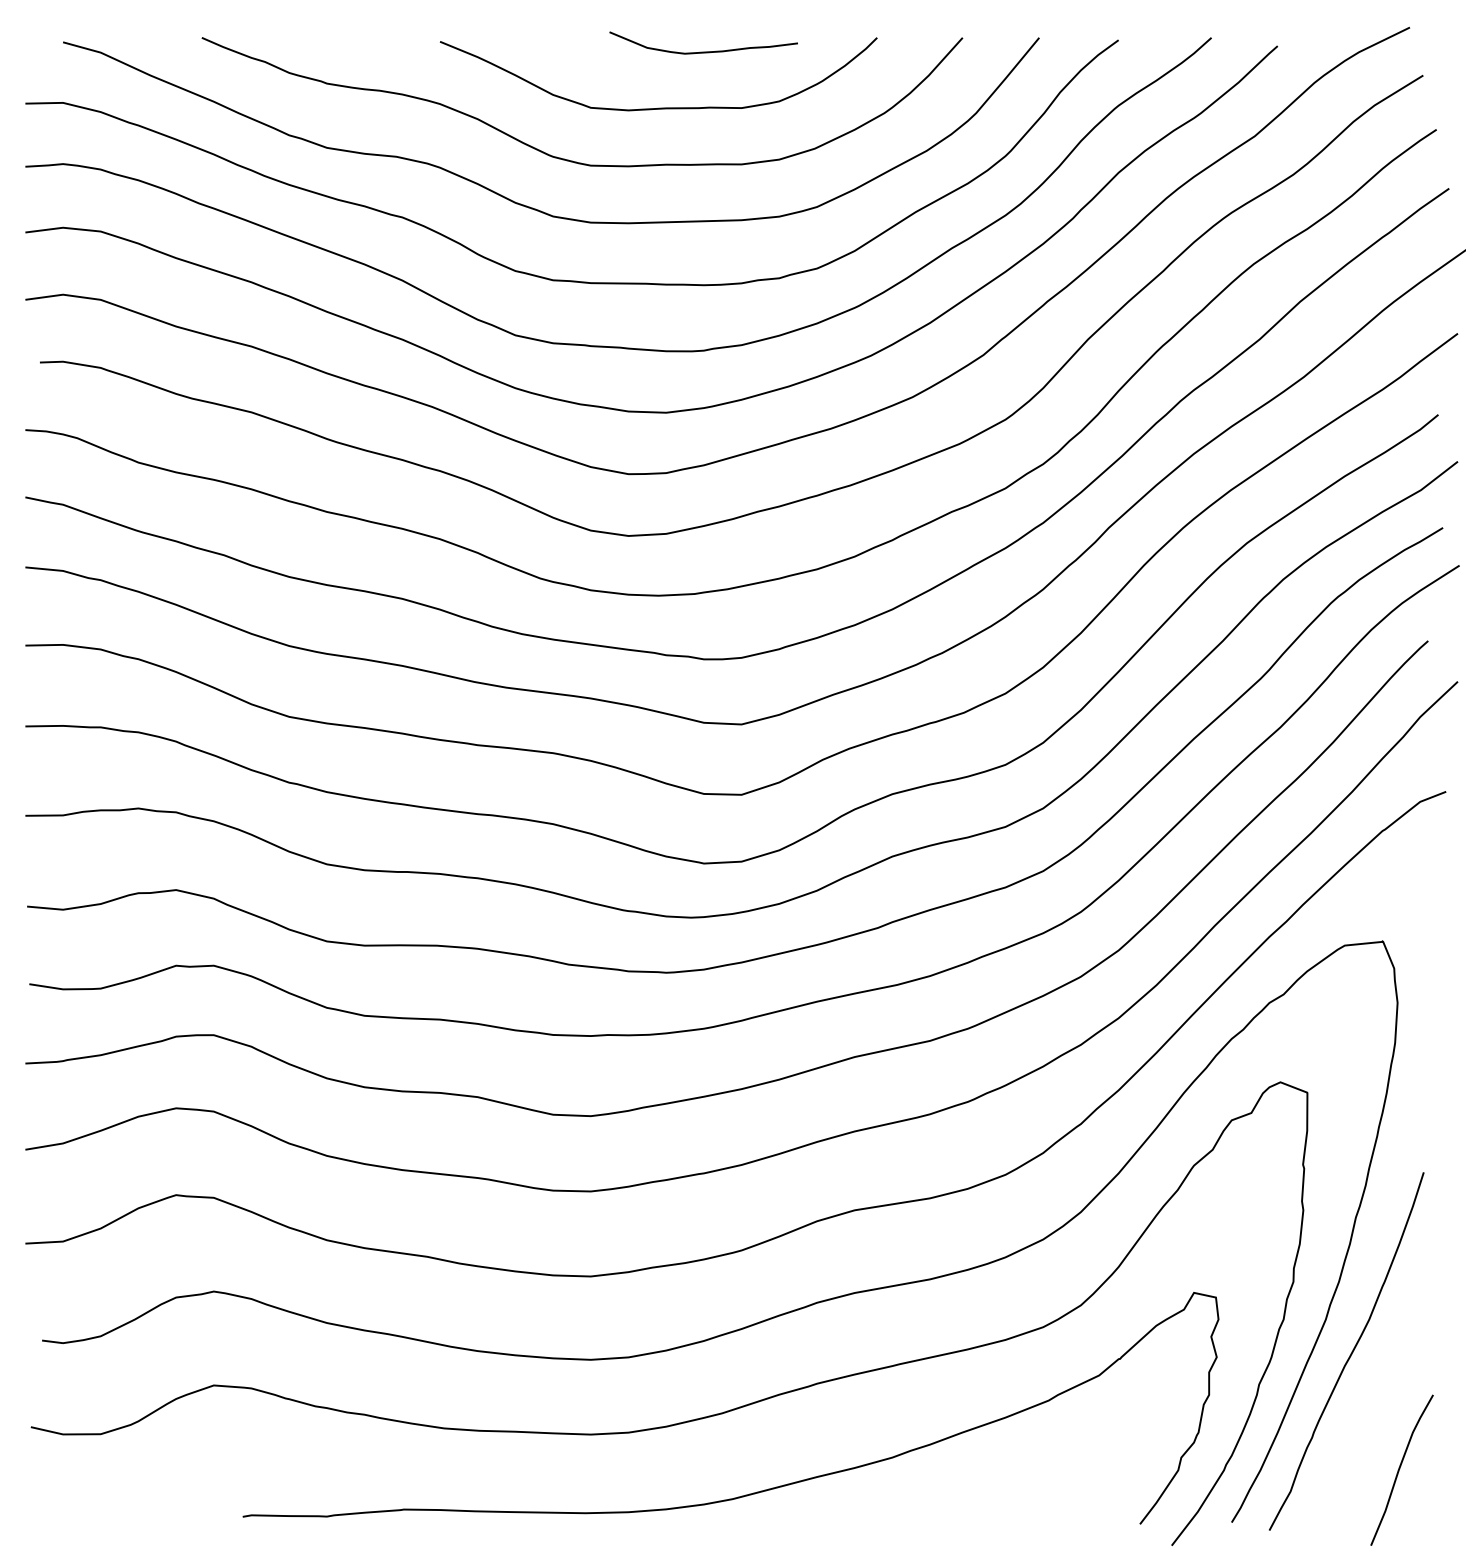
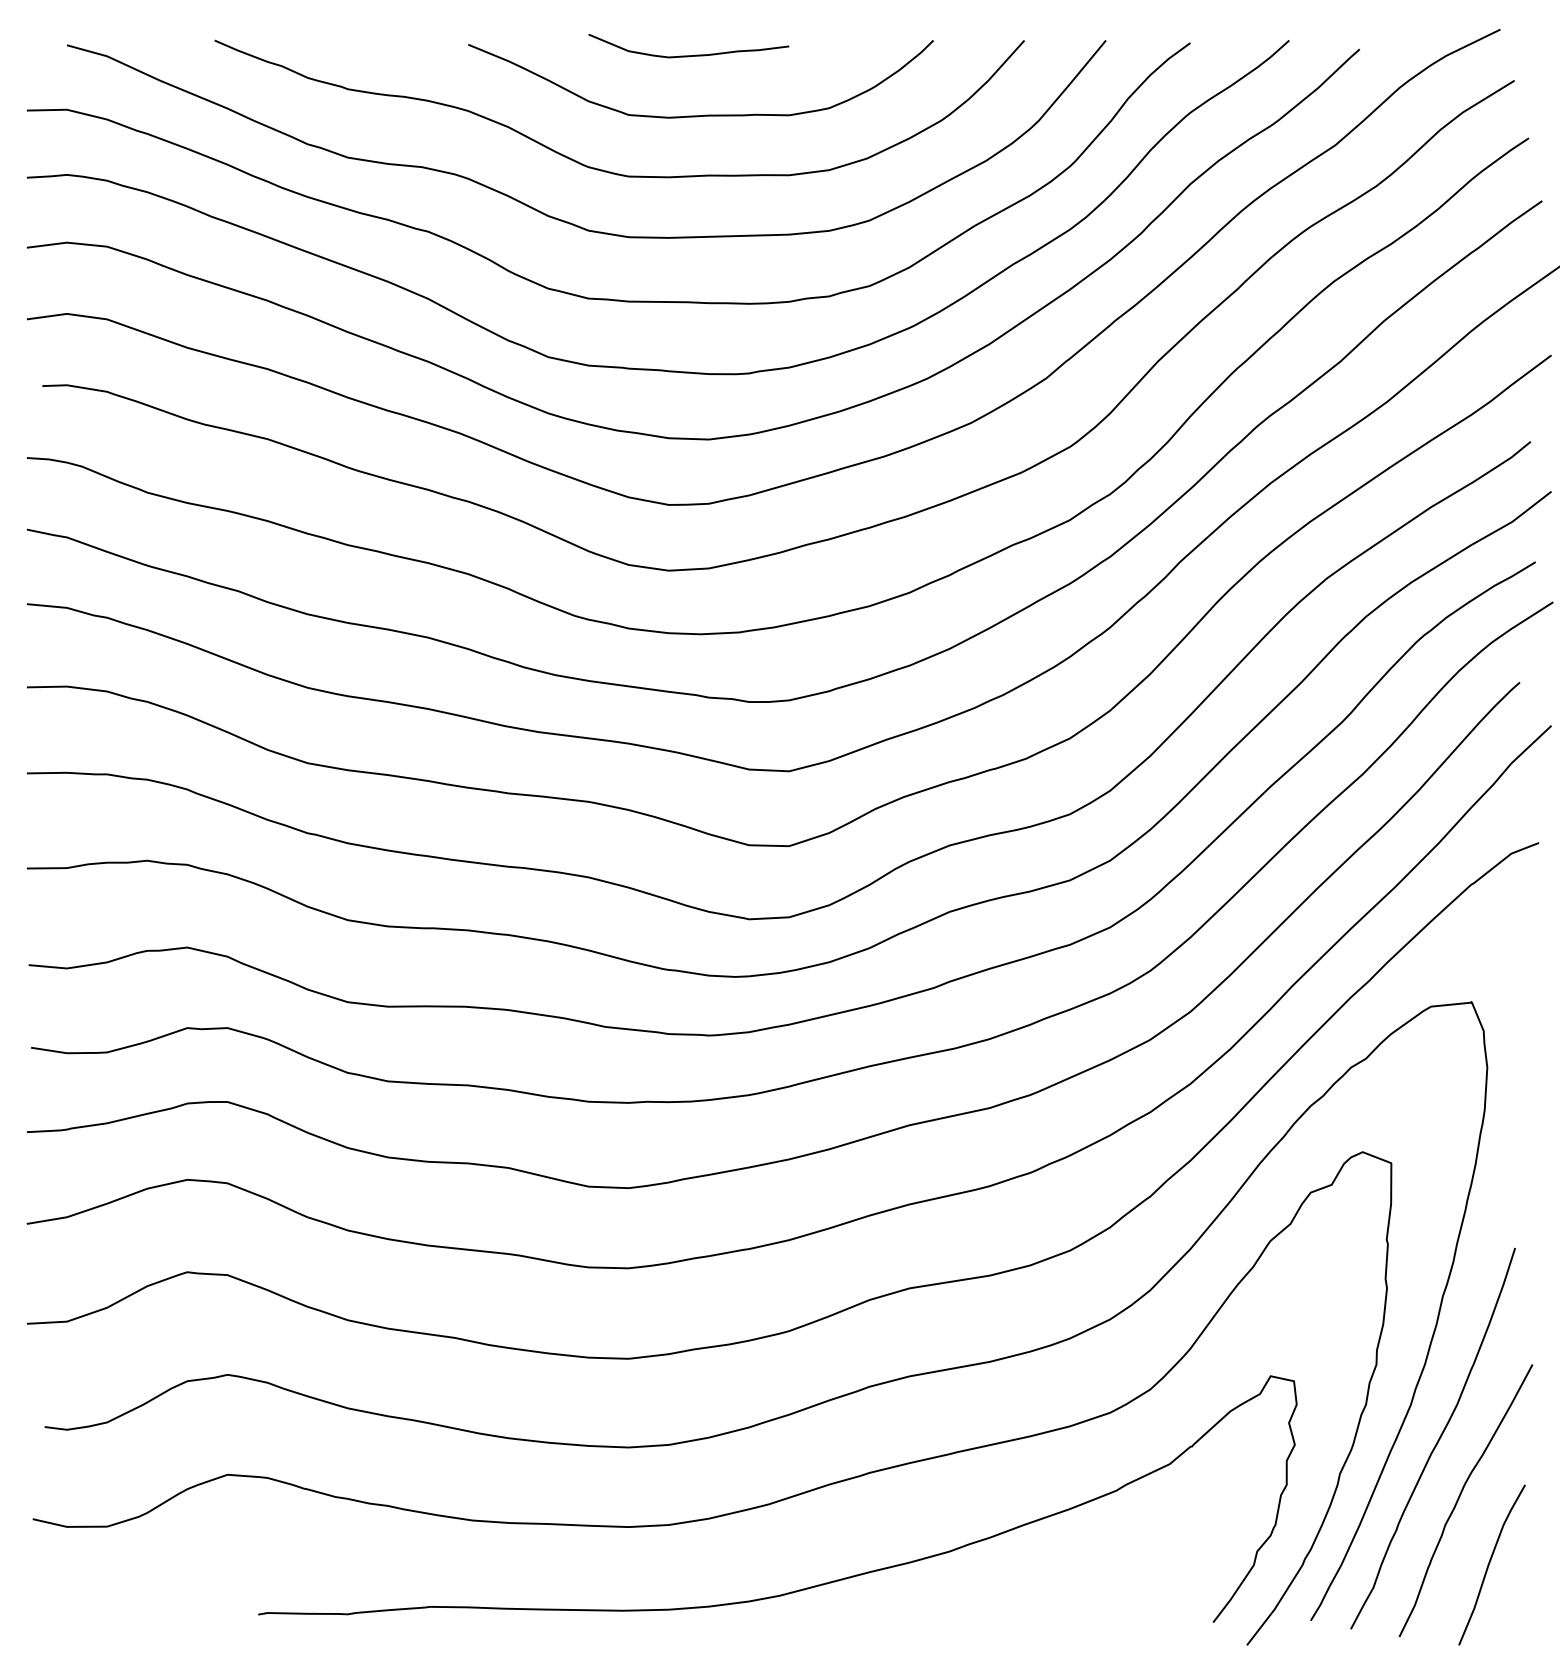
curve: (703, 51) -> (688, 55), moved
curve: (1371, 1408) -> (1459, 1499), added

